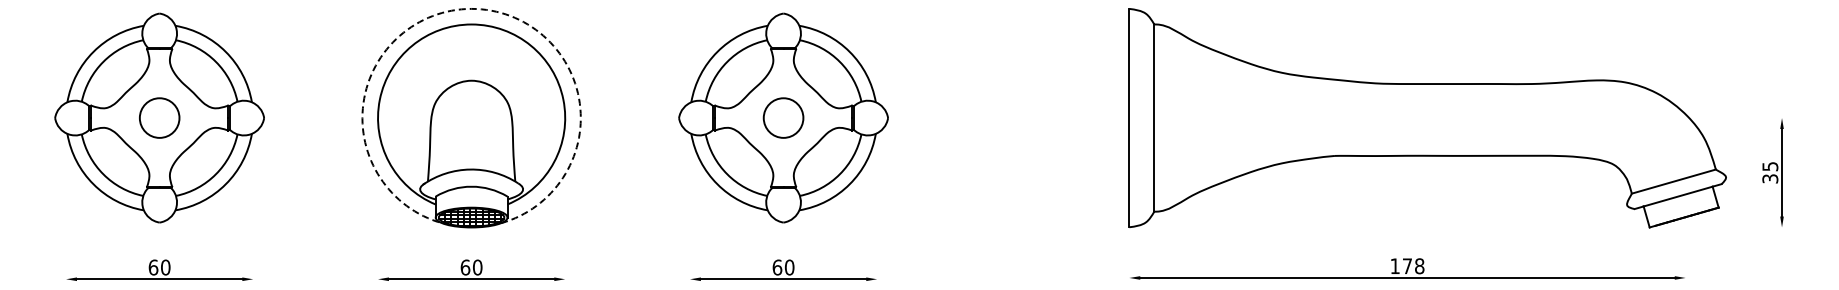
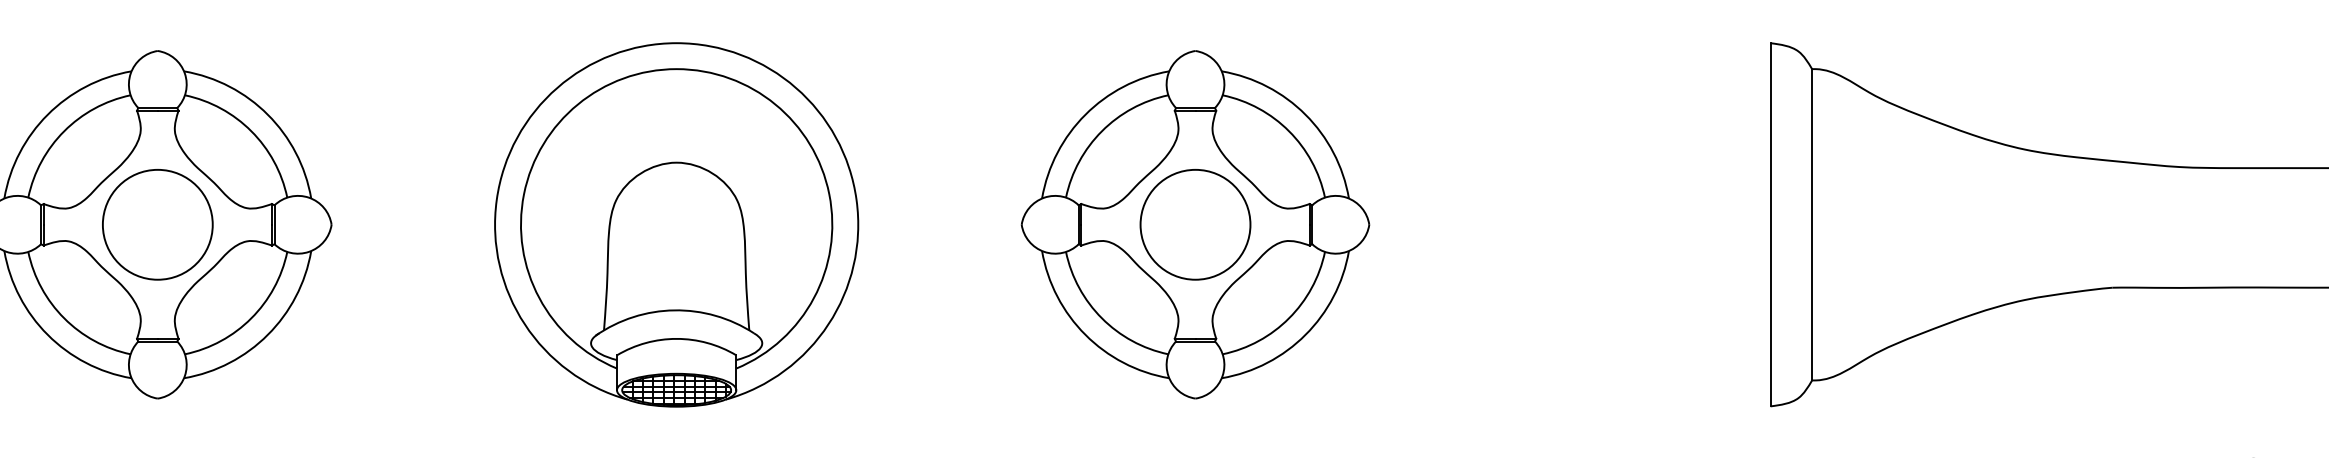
arc: (471, 8) -> (676, 42), dashed -> solid
circle: (159, 118) -> (157, 225), size x1.67
circle: (783, 118) -> (1195, 225), size x1.67

